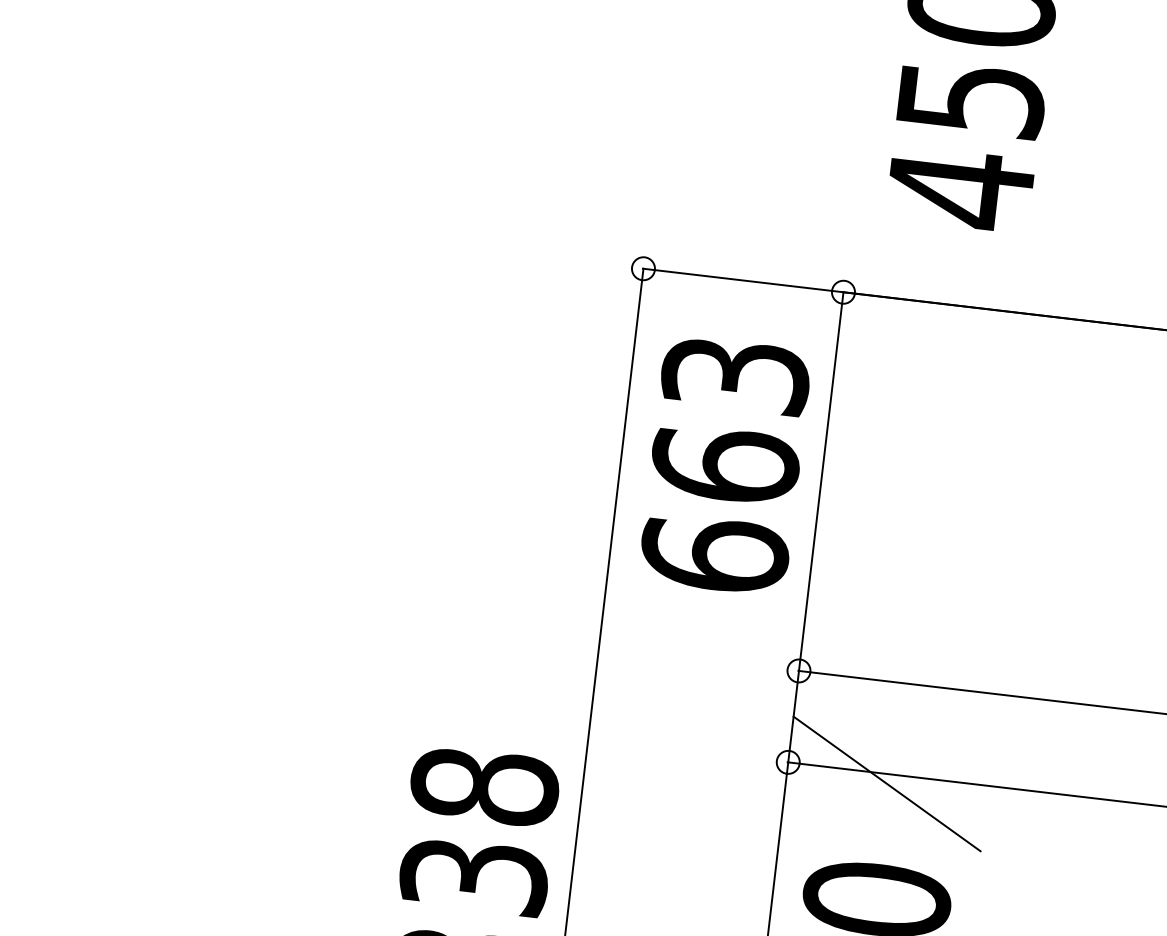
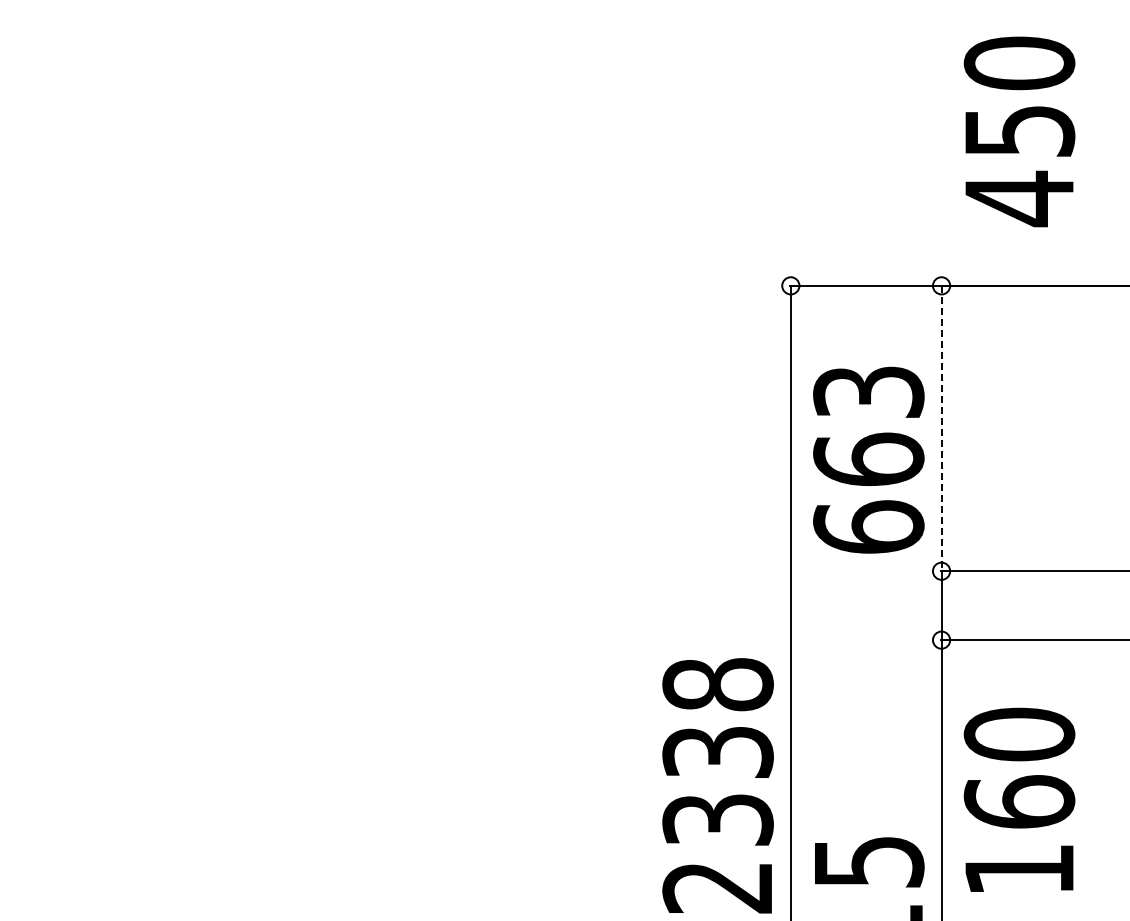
text: (724, 464) -> (868, 459), moved
line: (821, 481) -> (941, 428), solid -> dashed
line: (886, 783) -> (1016, 647), removed

